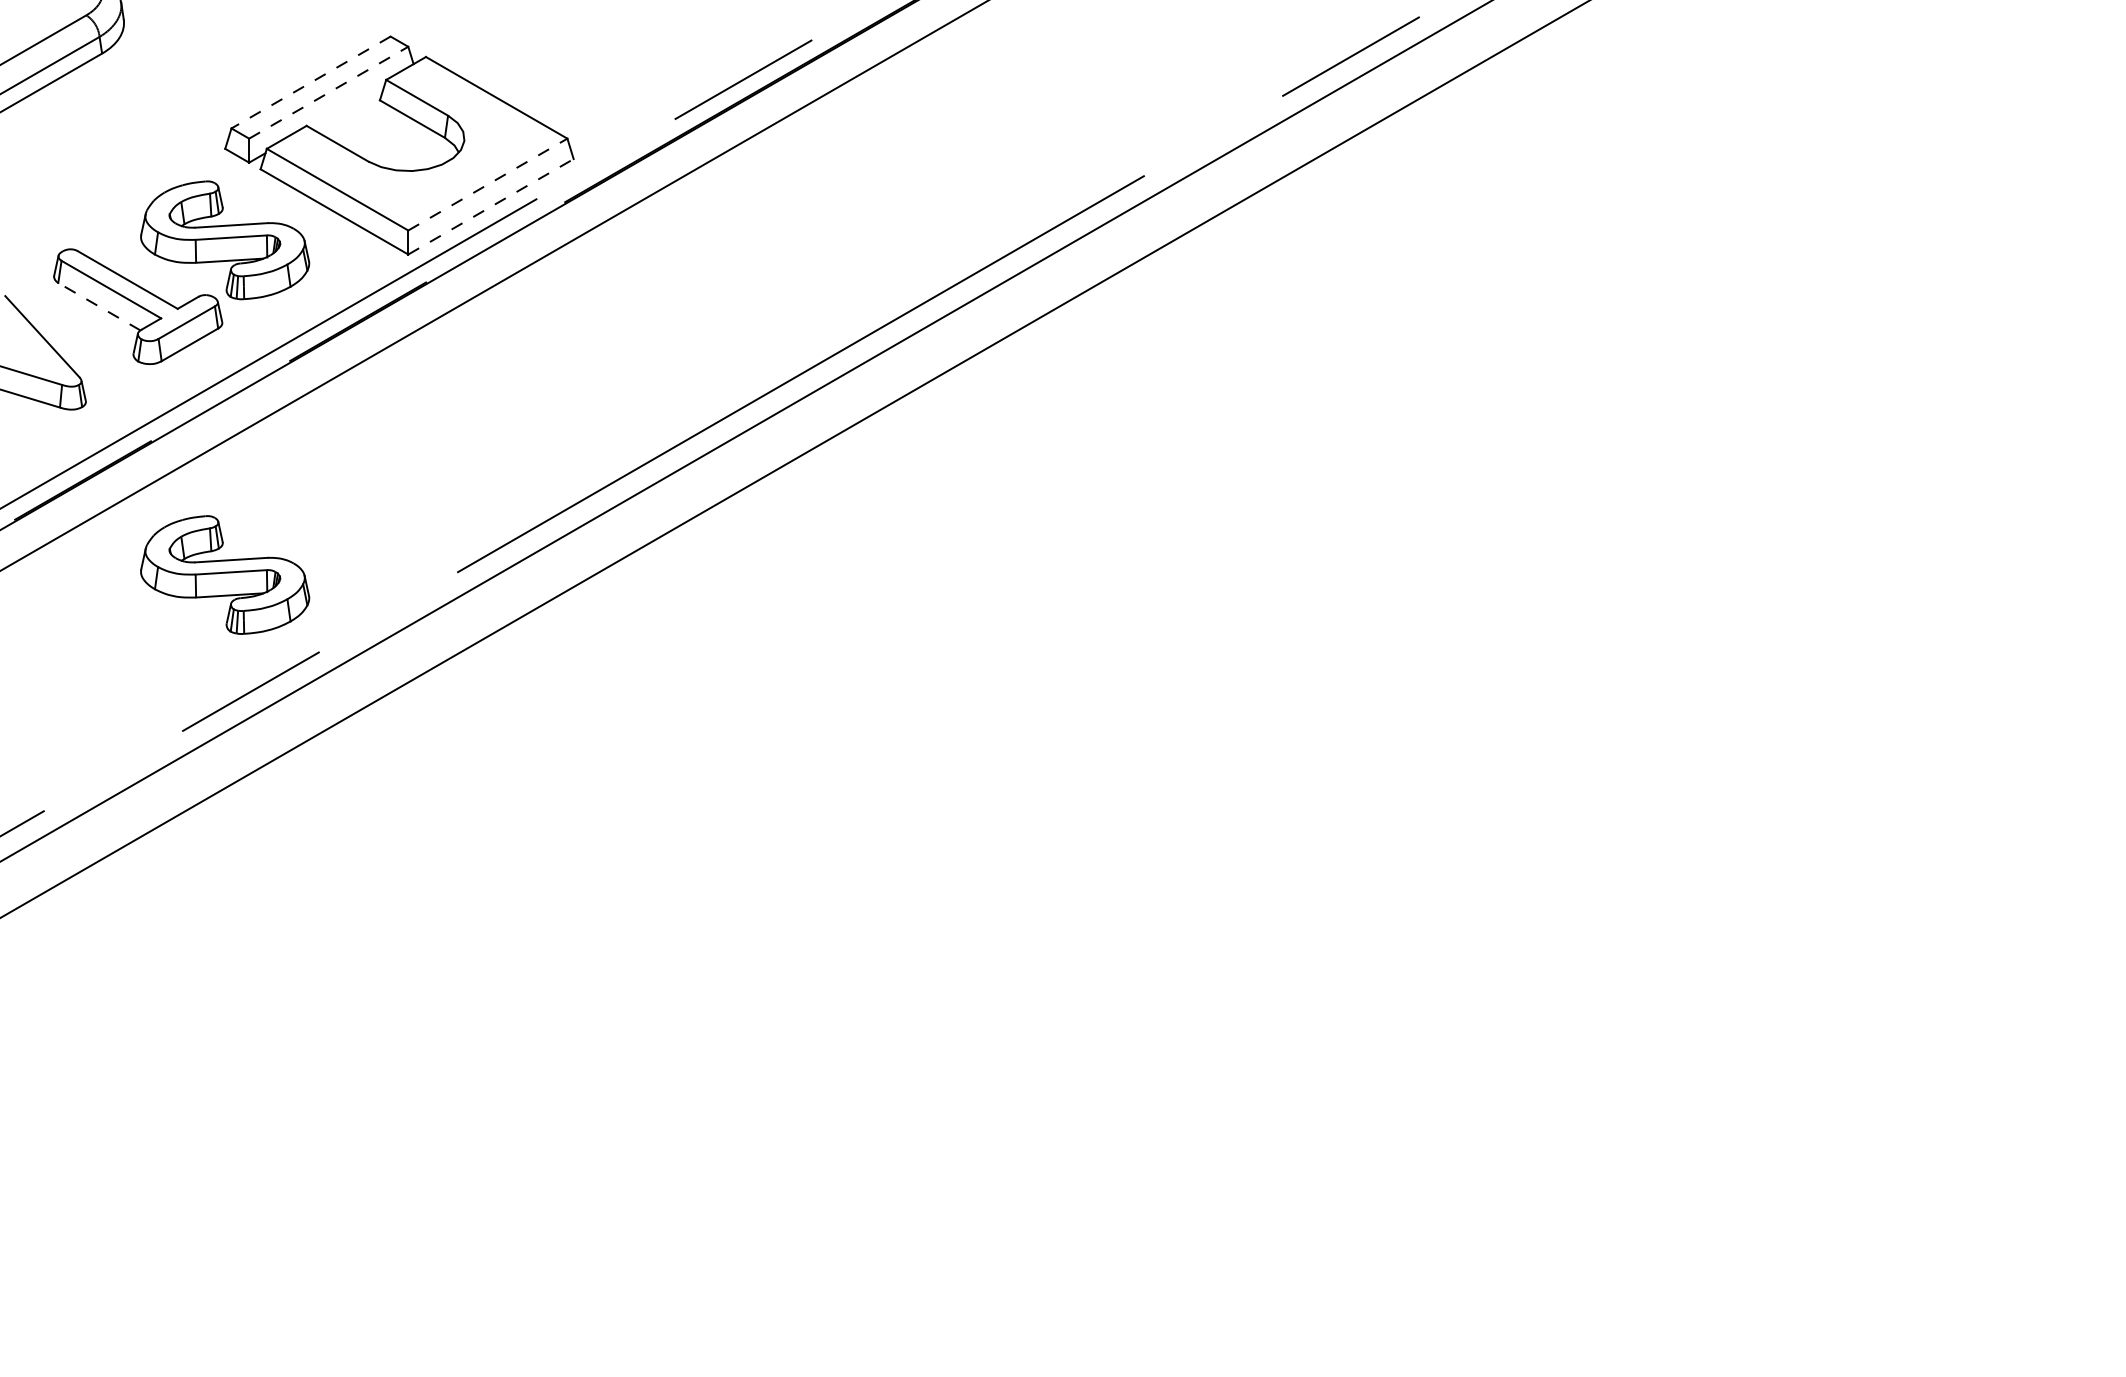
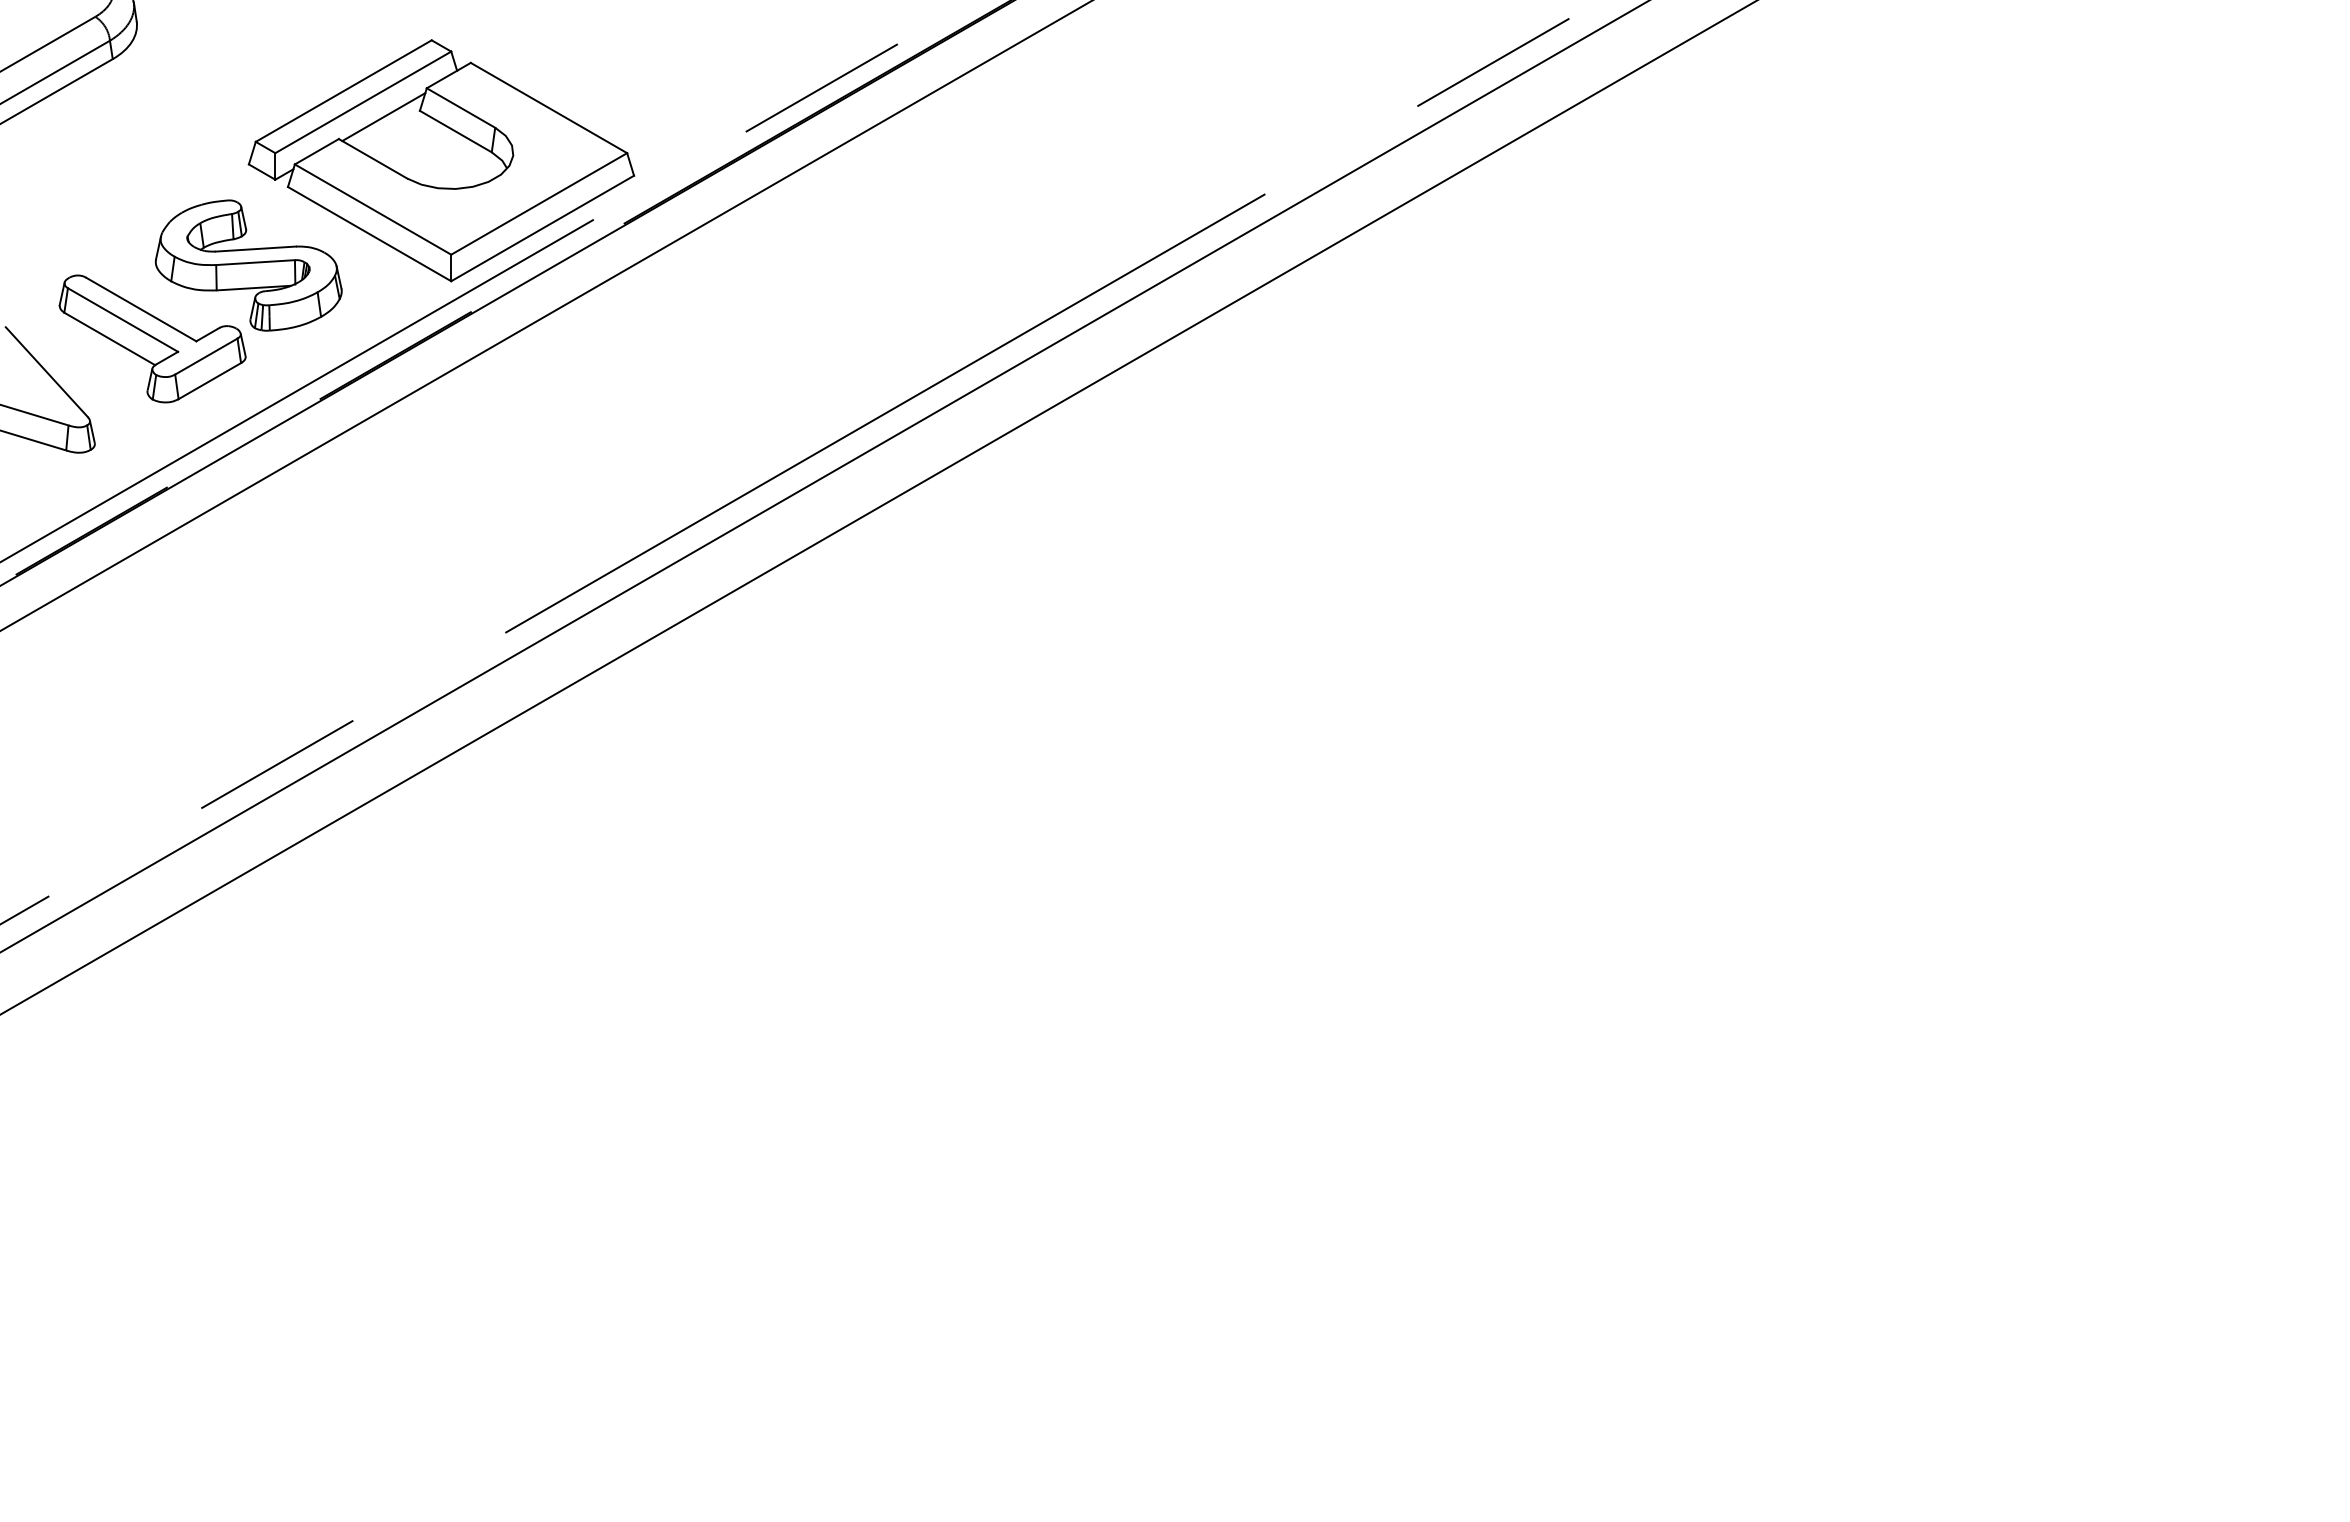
line: (310, 82) -> (343, 91), dashed -> solid
line: (328, 92) -> (363, 102), dashed -> solid
line: (347, 106) -> (383, 117), added
line: (488, 184) -> (539, 203), dashed -> solid
line: (490, 206) -> (542, 228), dashed -> solid
line: (99, 306) -> (109, 338), dashed -> solid
part: (224, 574) -> (248, 635), removed

